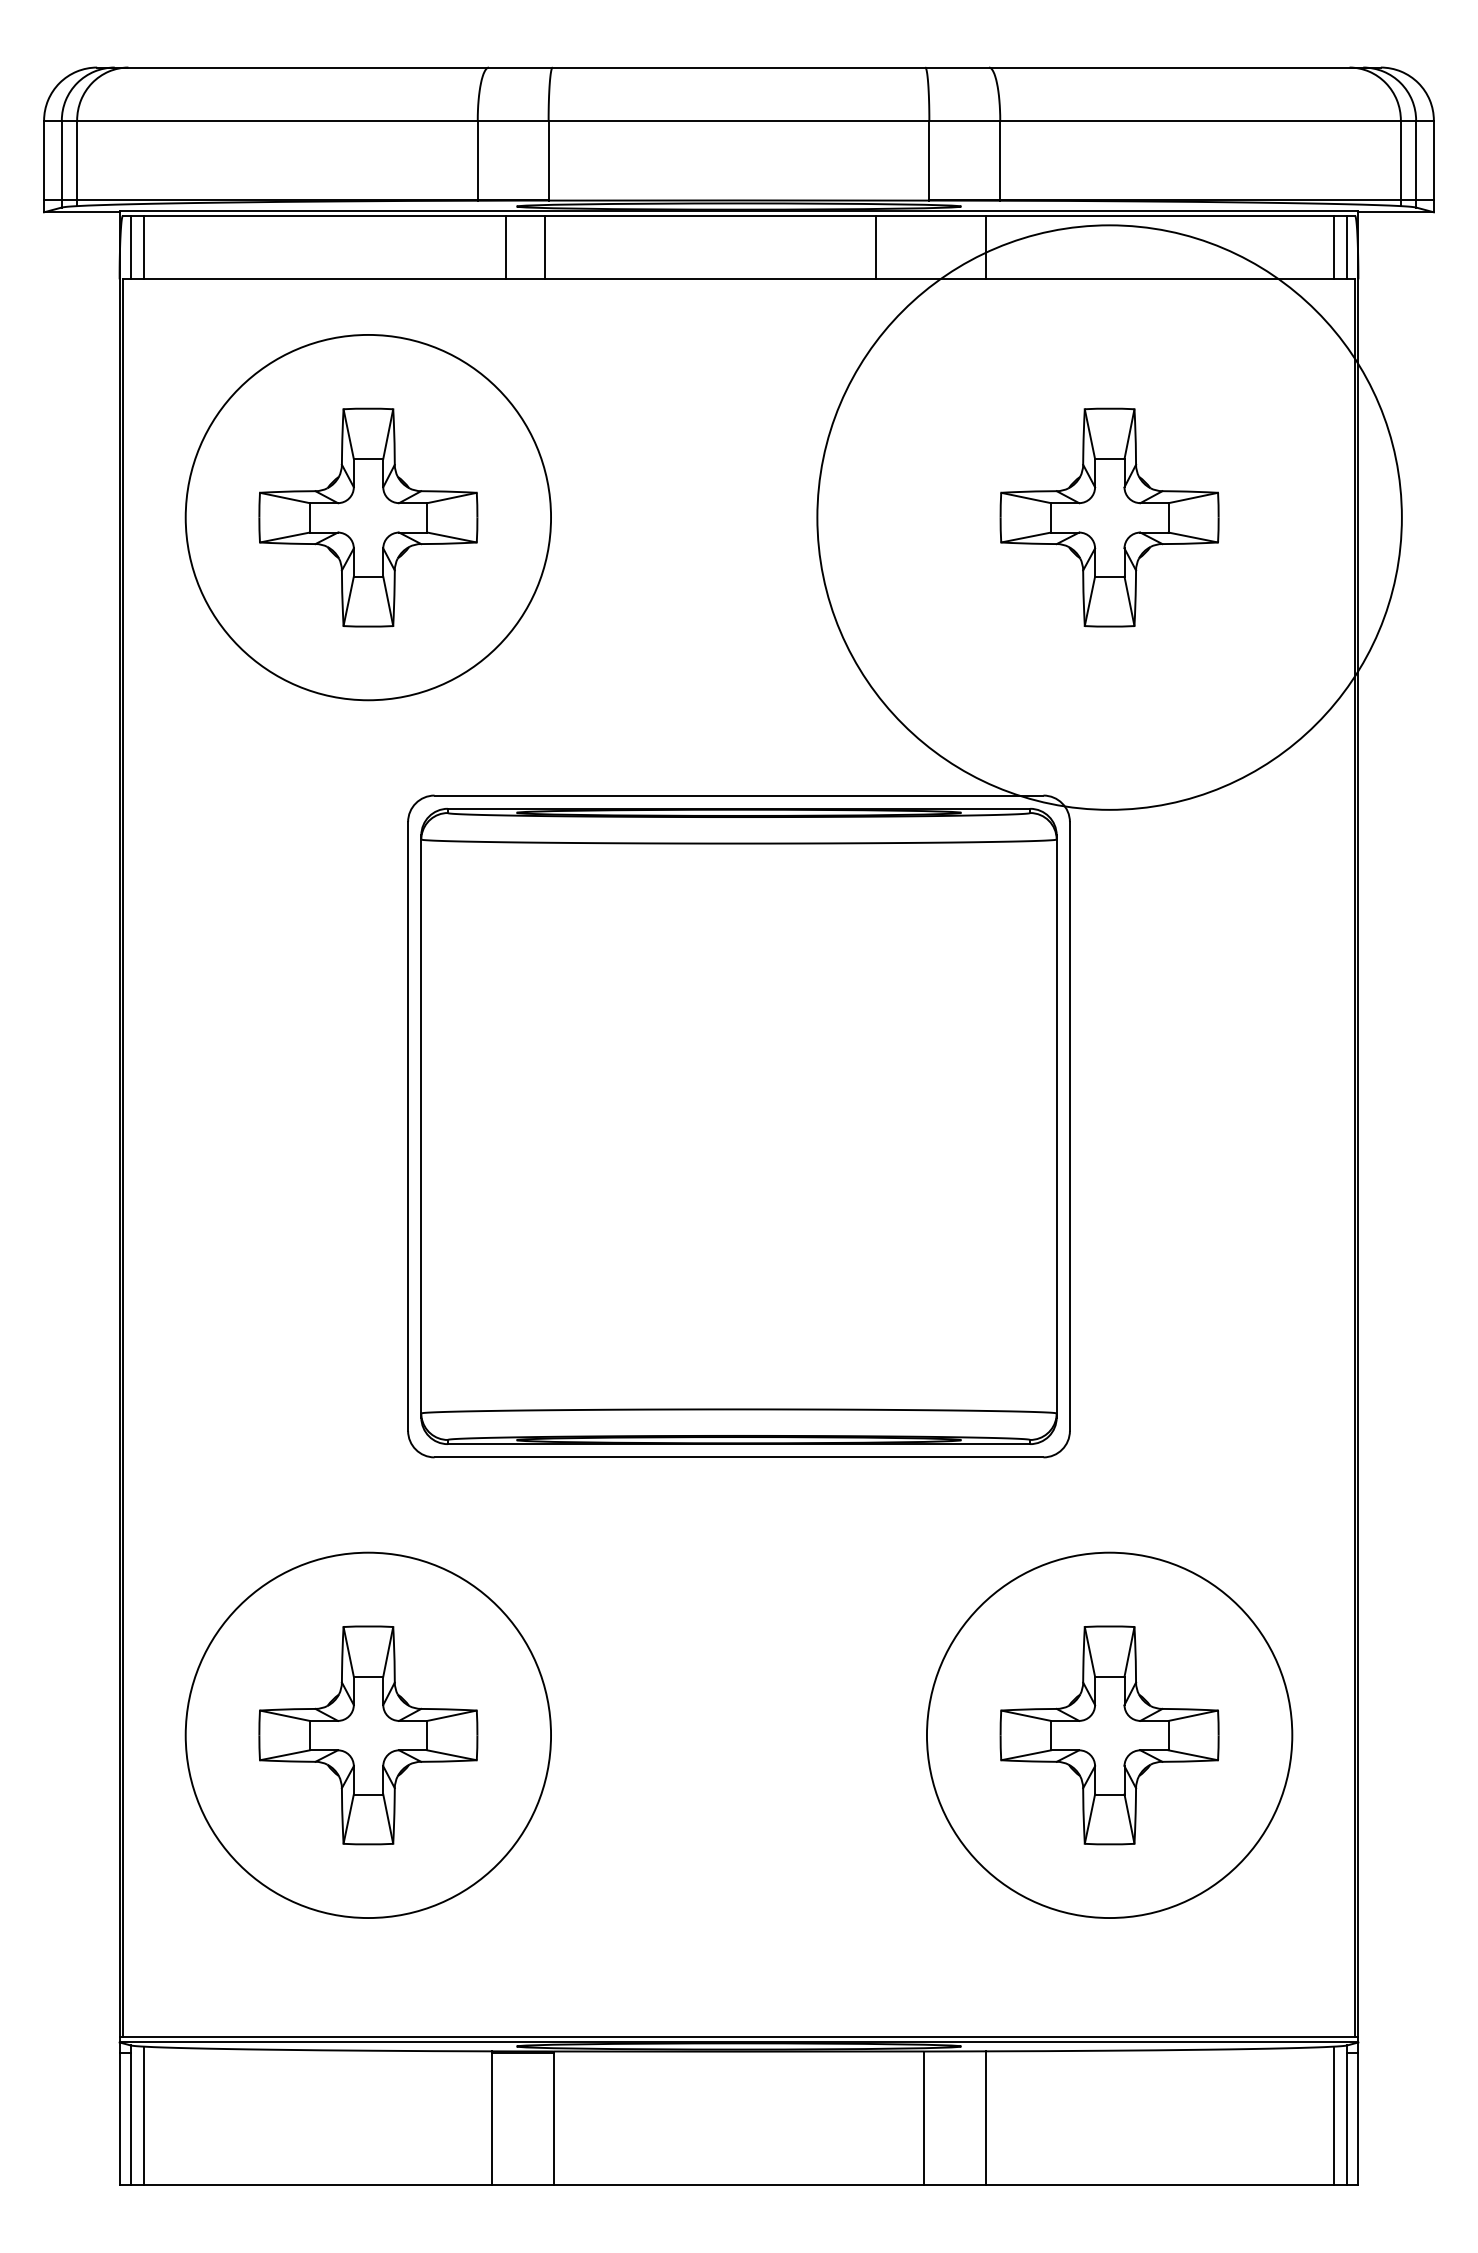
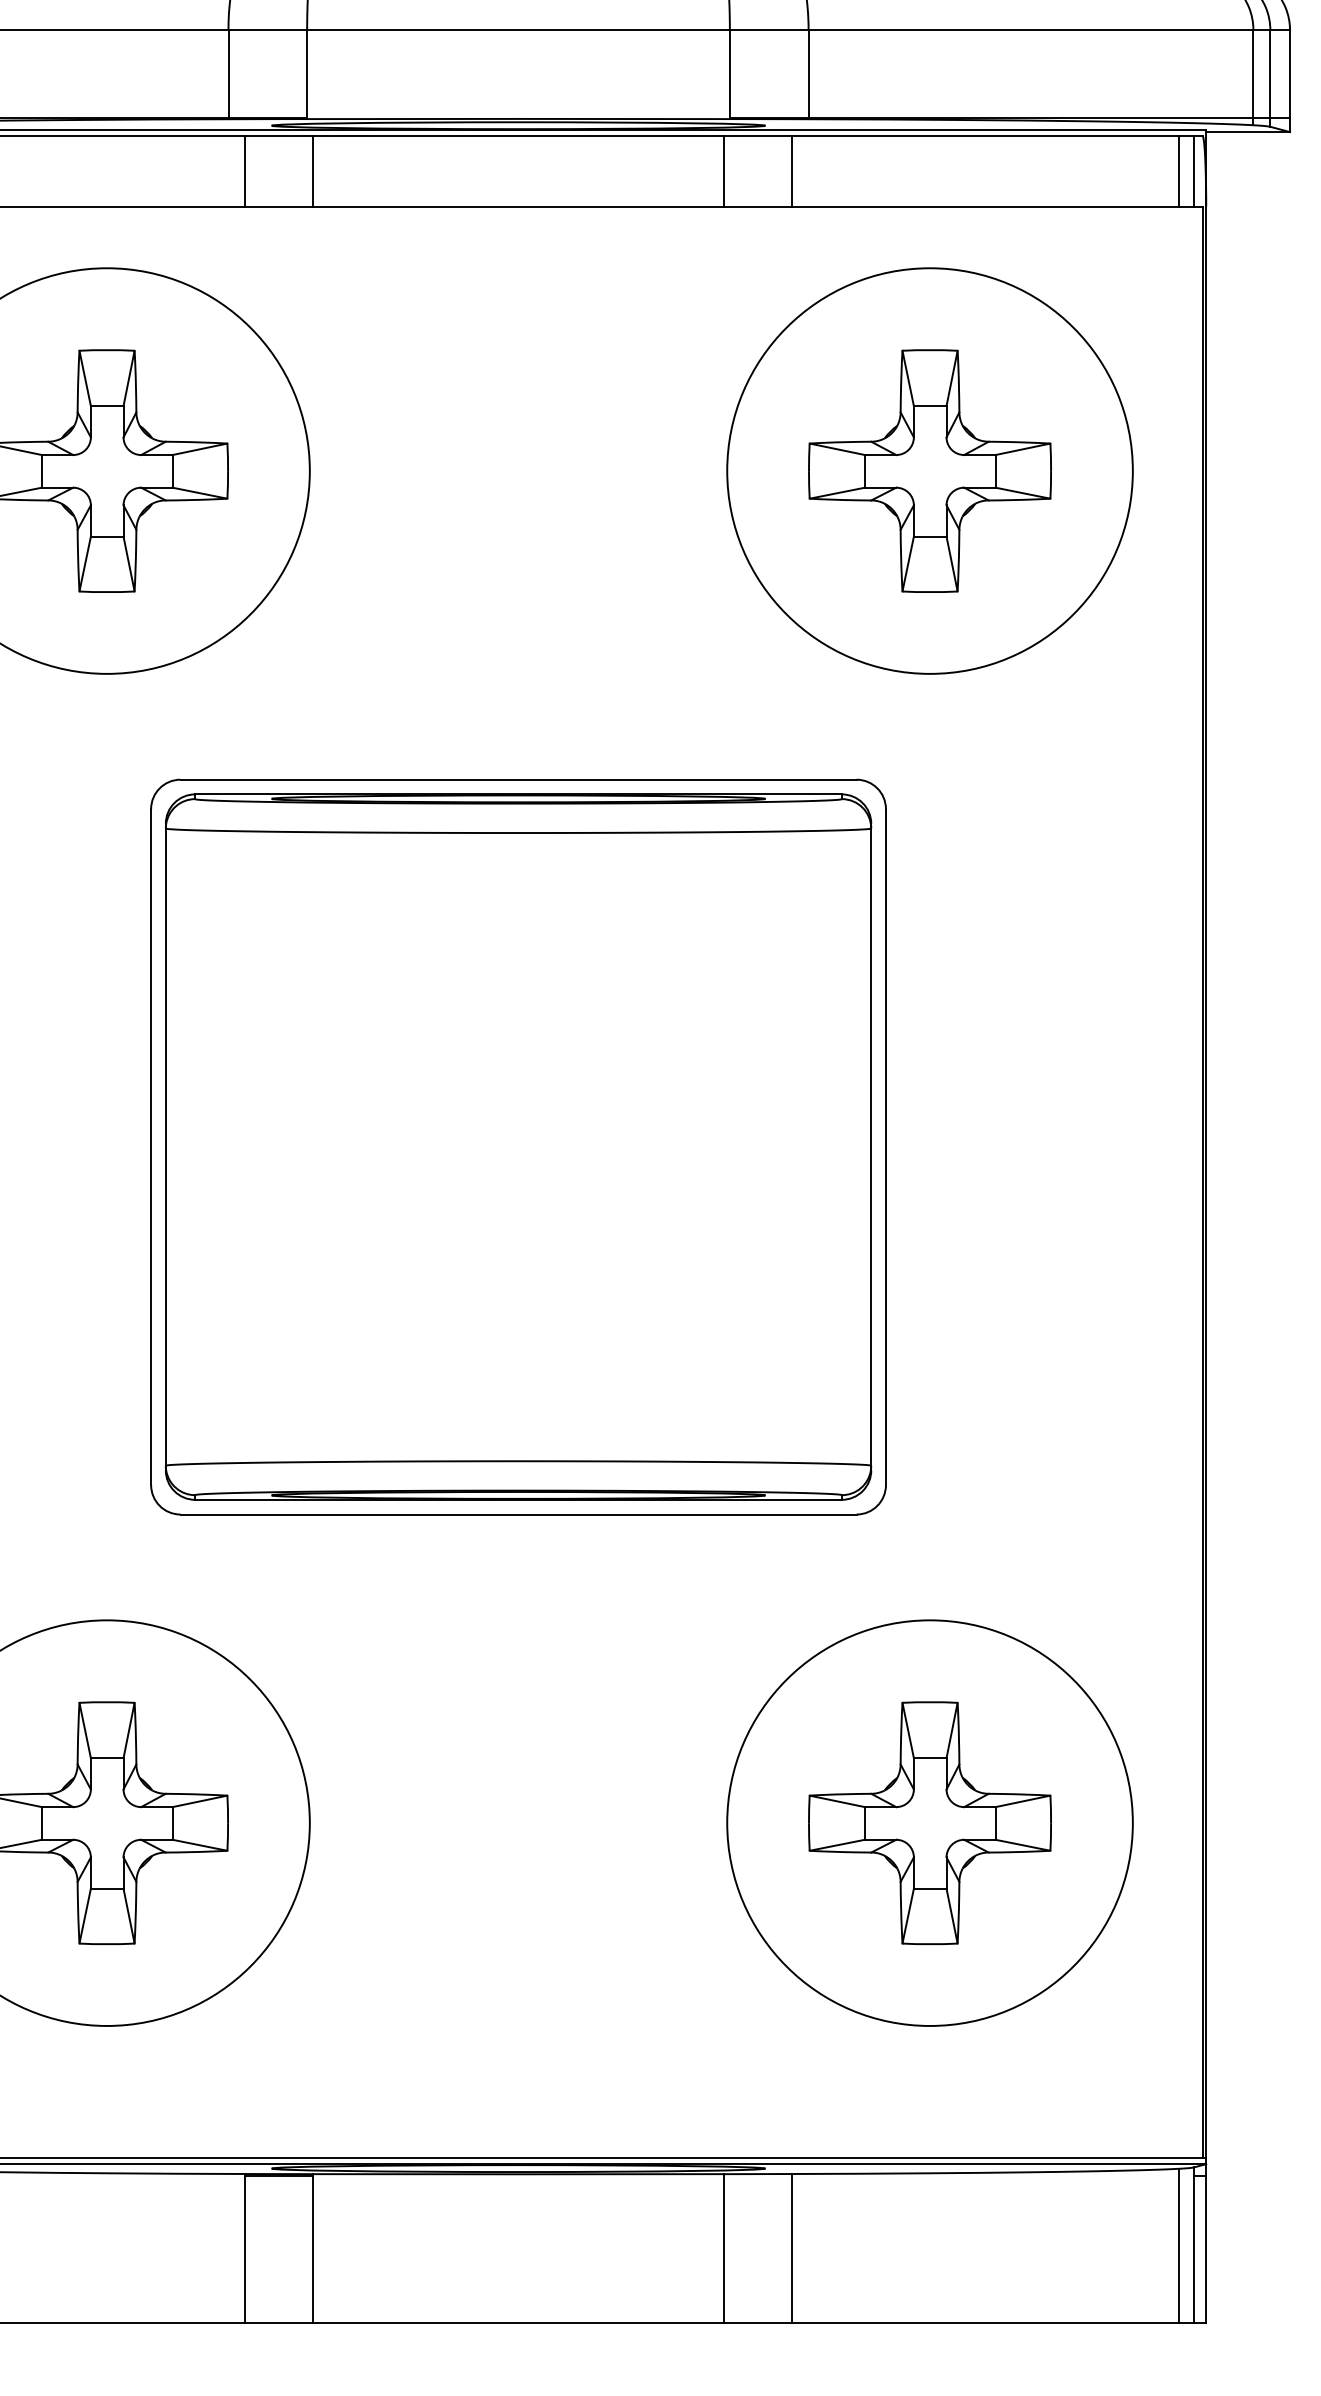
line: (505, 247) -> (312, 171), moved
line: (545, 247) -> (244, 171), moved
line: (876, 247) -> (724, 171), moved
circle: (1109, 517) -> (929, 470), size x0.62

